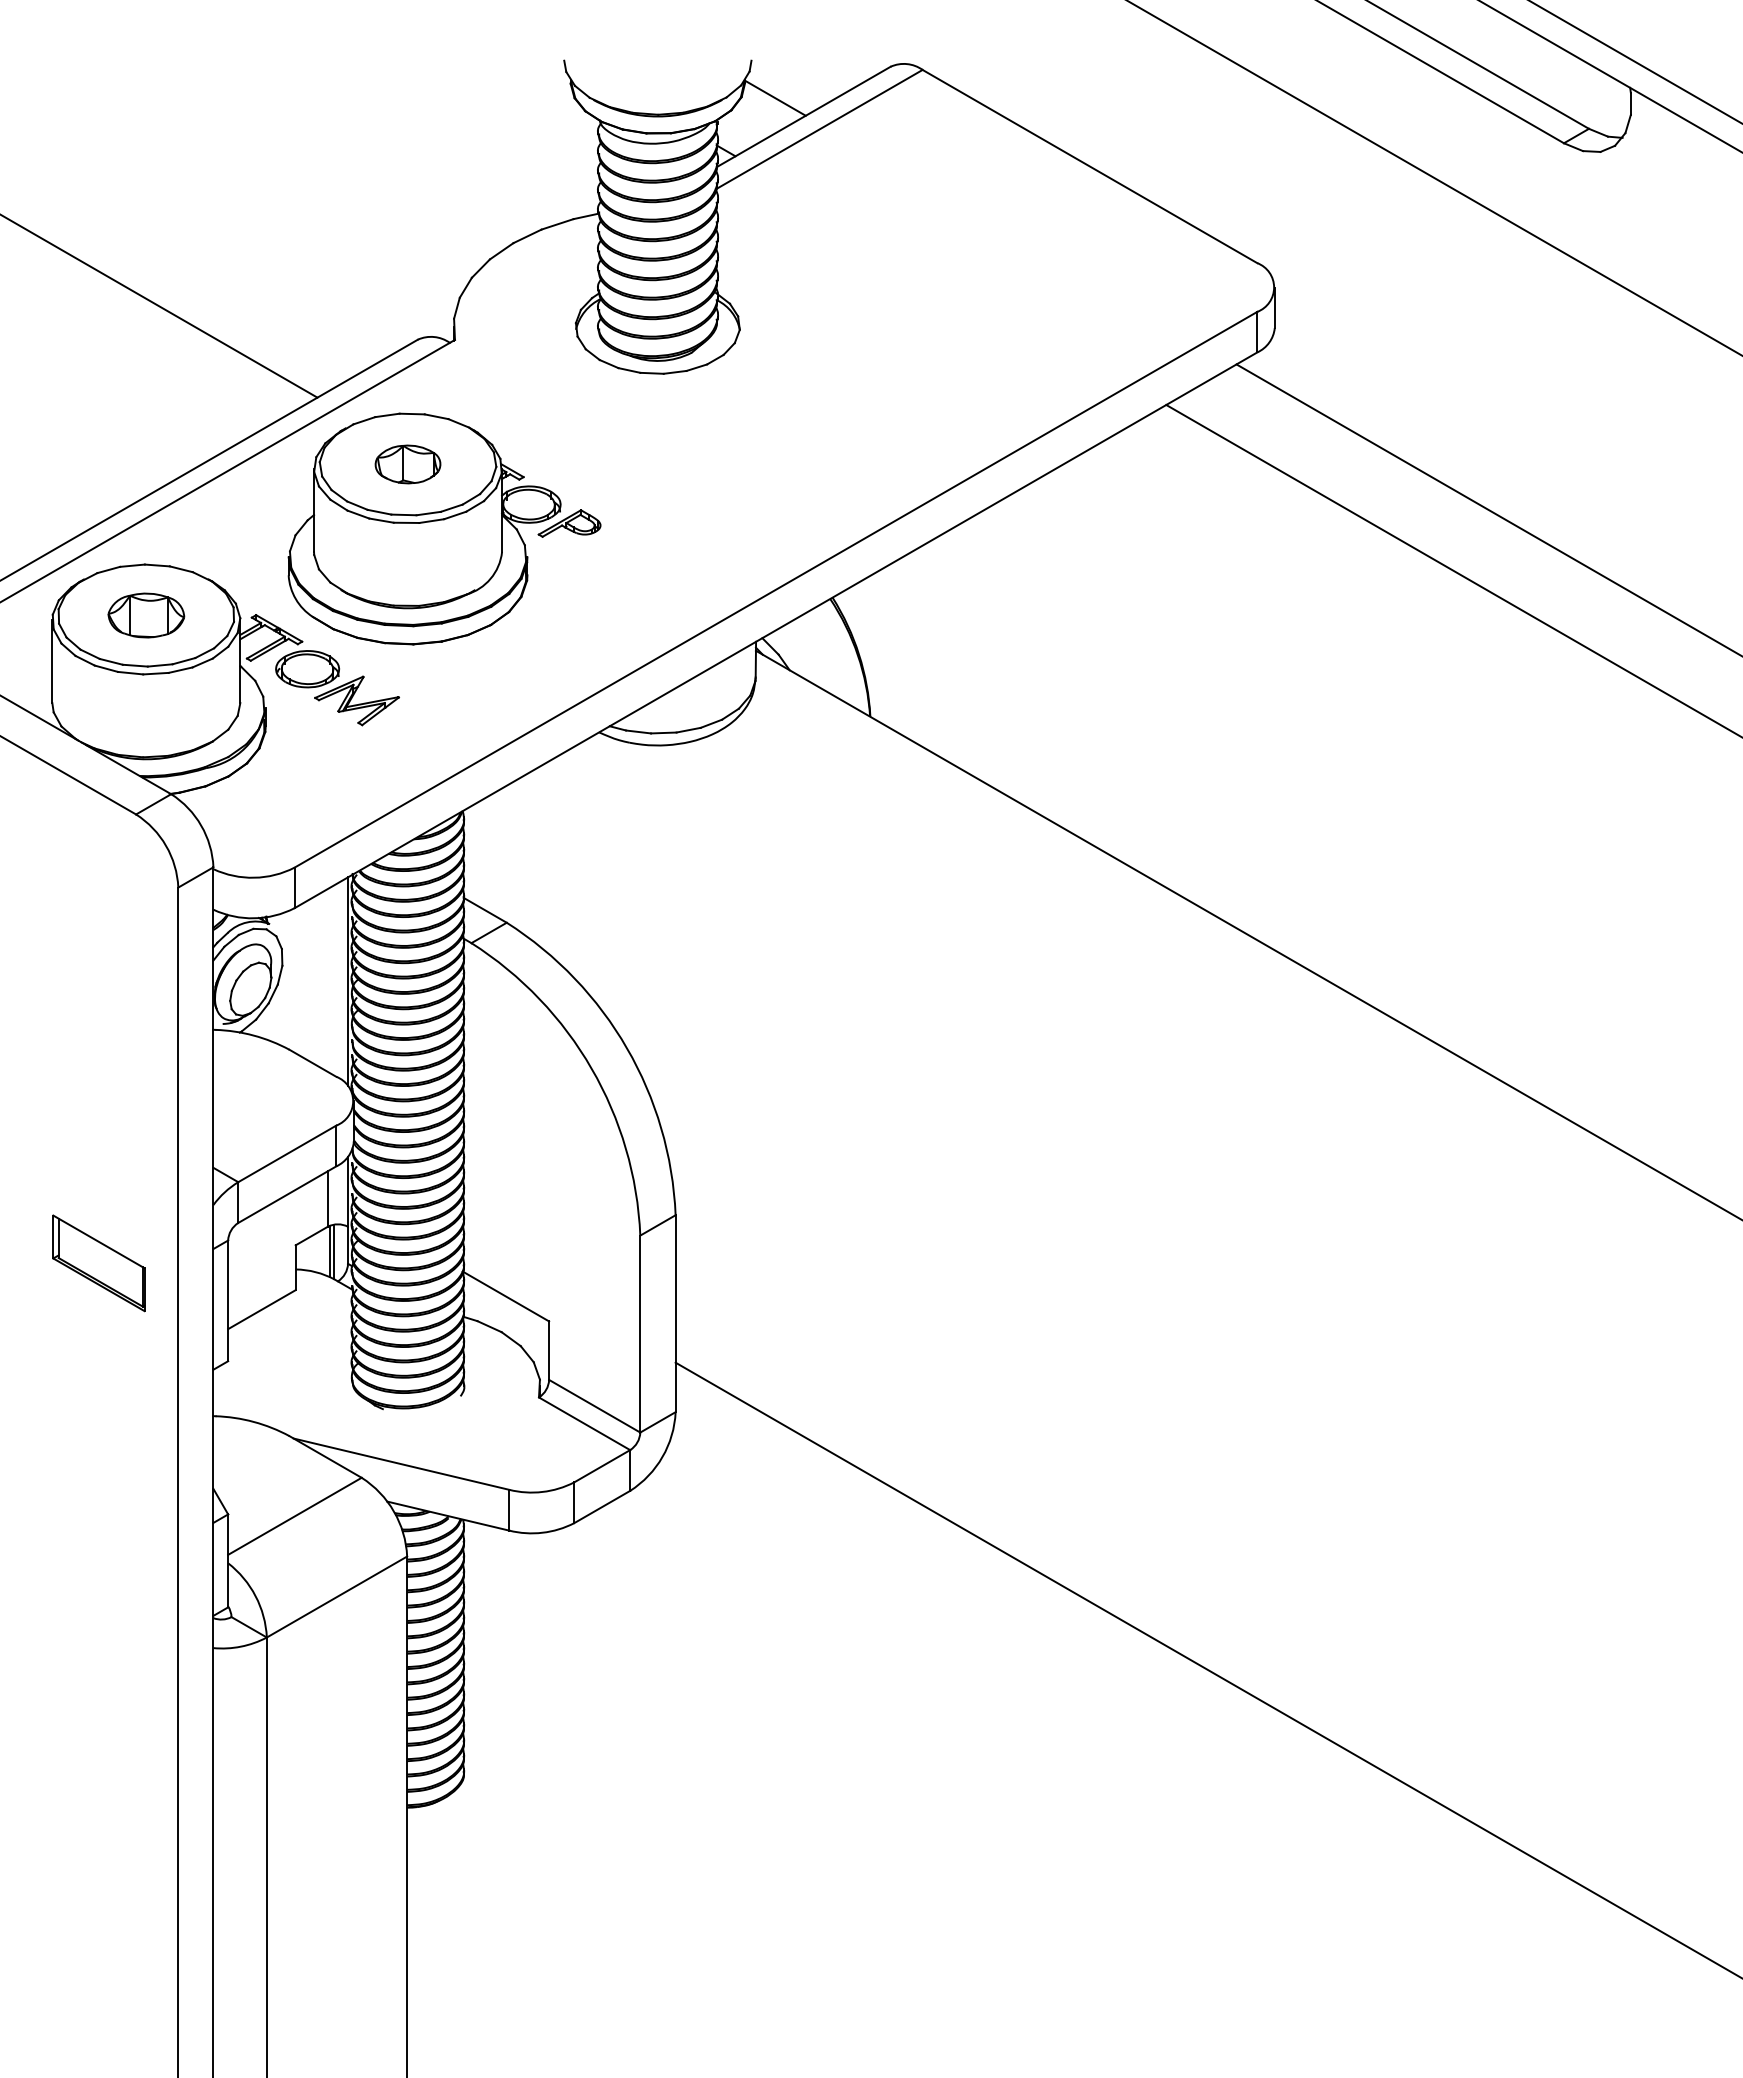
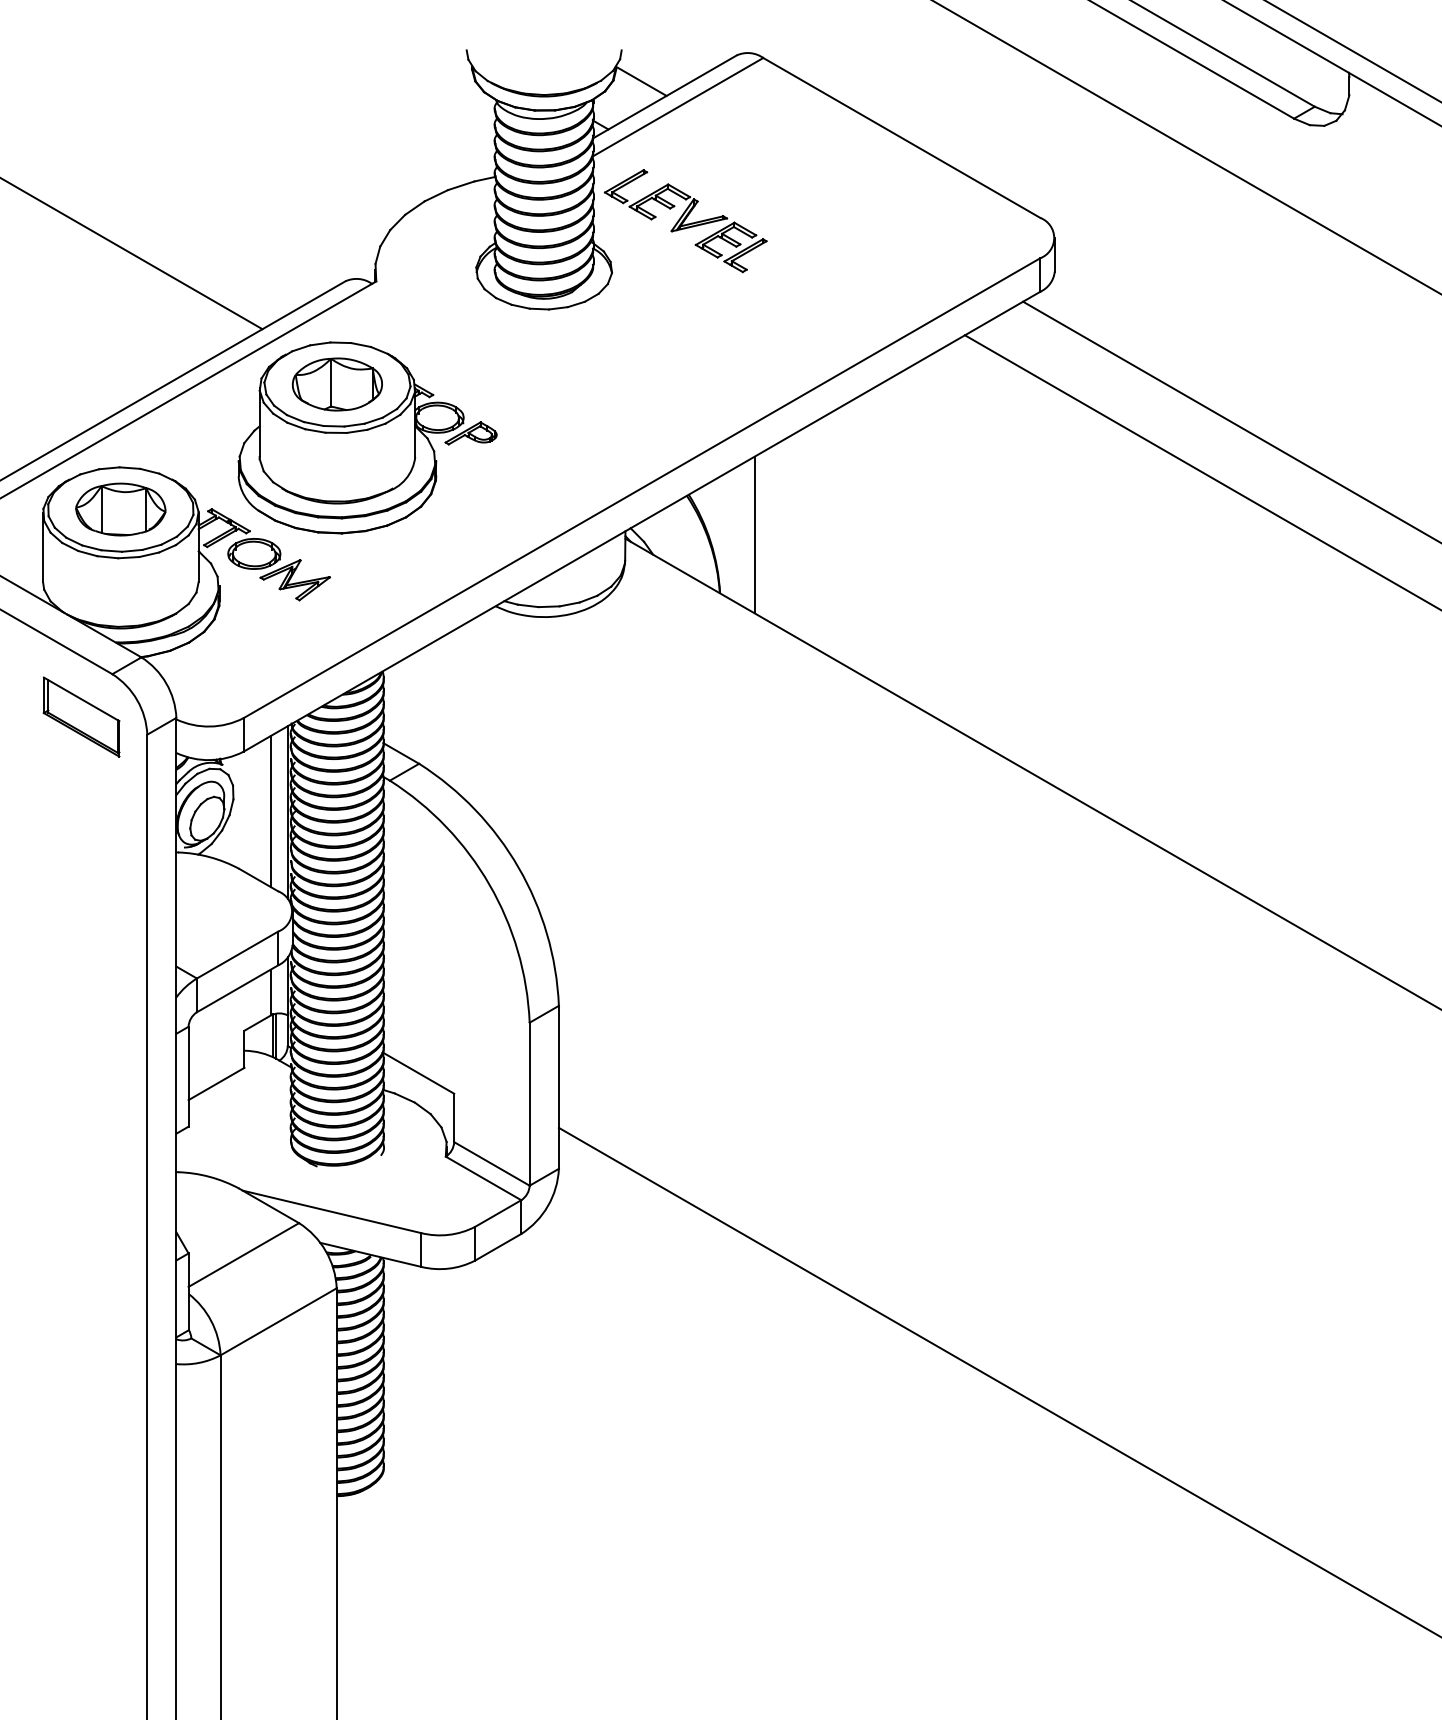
part: (828, 266) -> (685, 220), added
part: (407, 464) -> (336, 384), size x1.67
part: (146, 615) -> (120, 509), size x1.43
line: (912, 646) -> (754, 535), added
line: (327, 980) -> (270, 811), added
part: (98, 1263) -> (81, 717), moved

